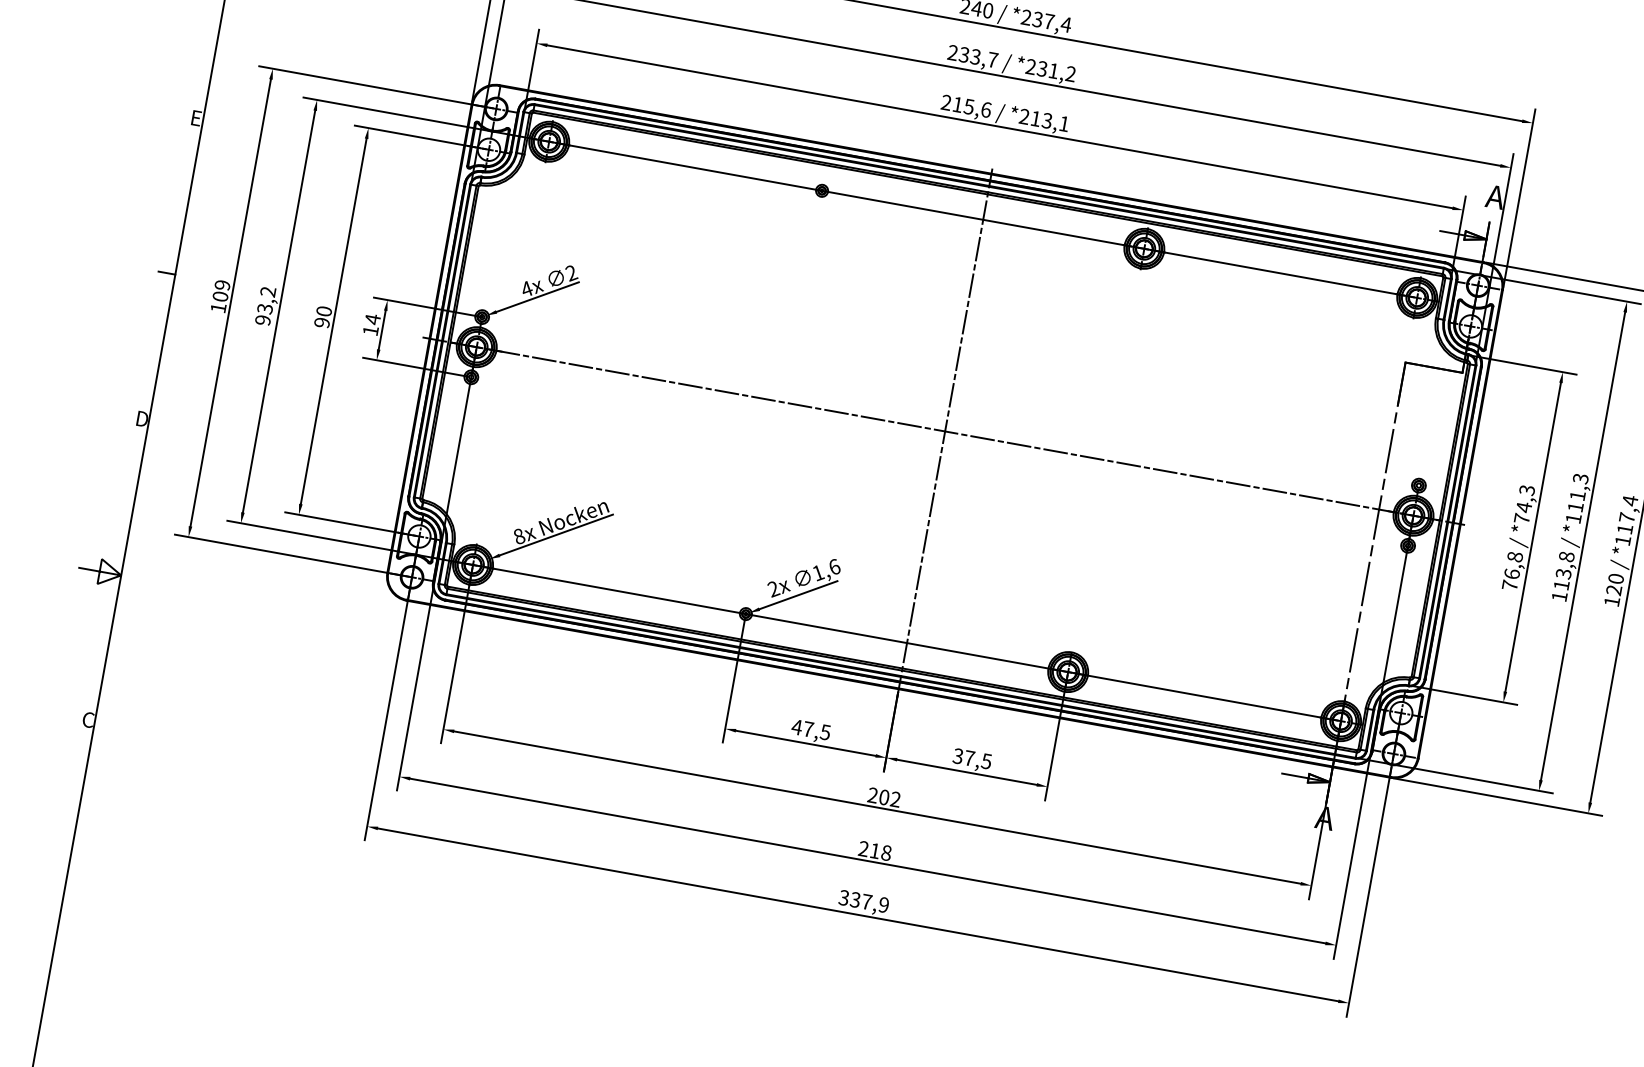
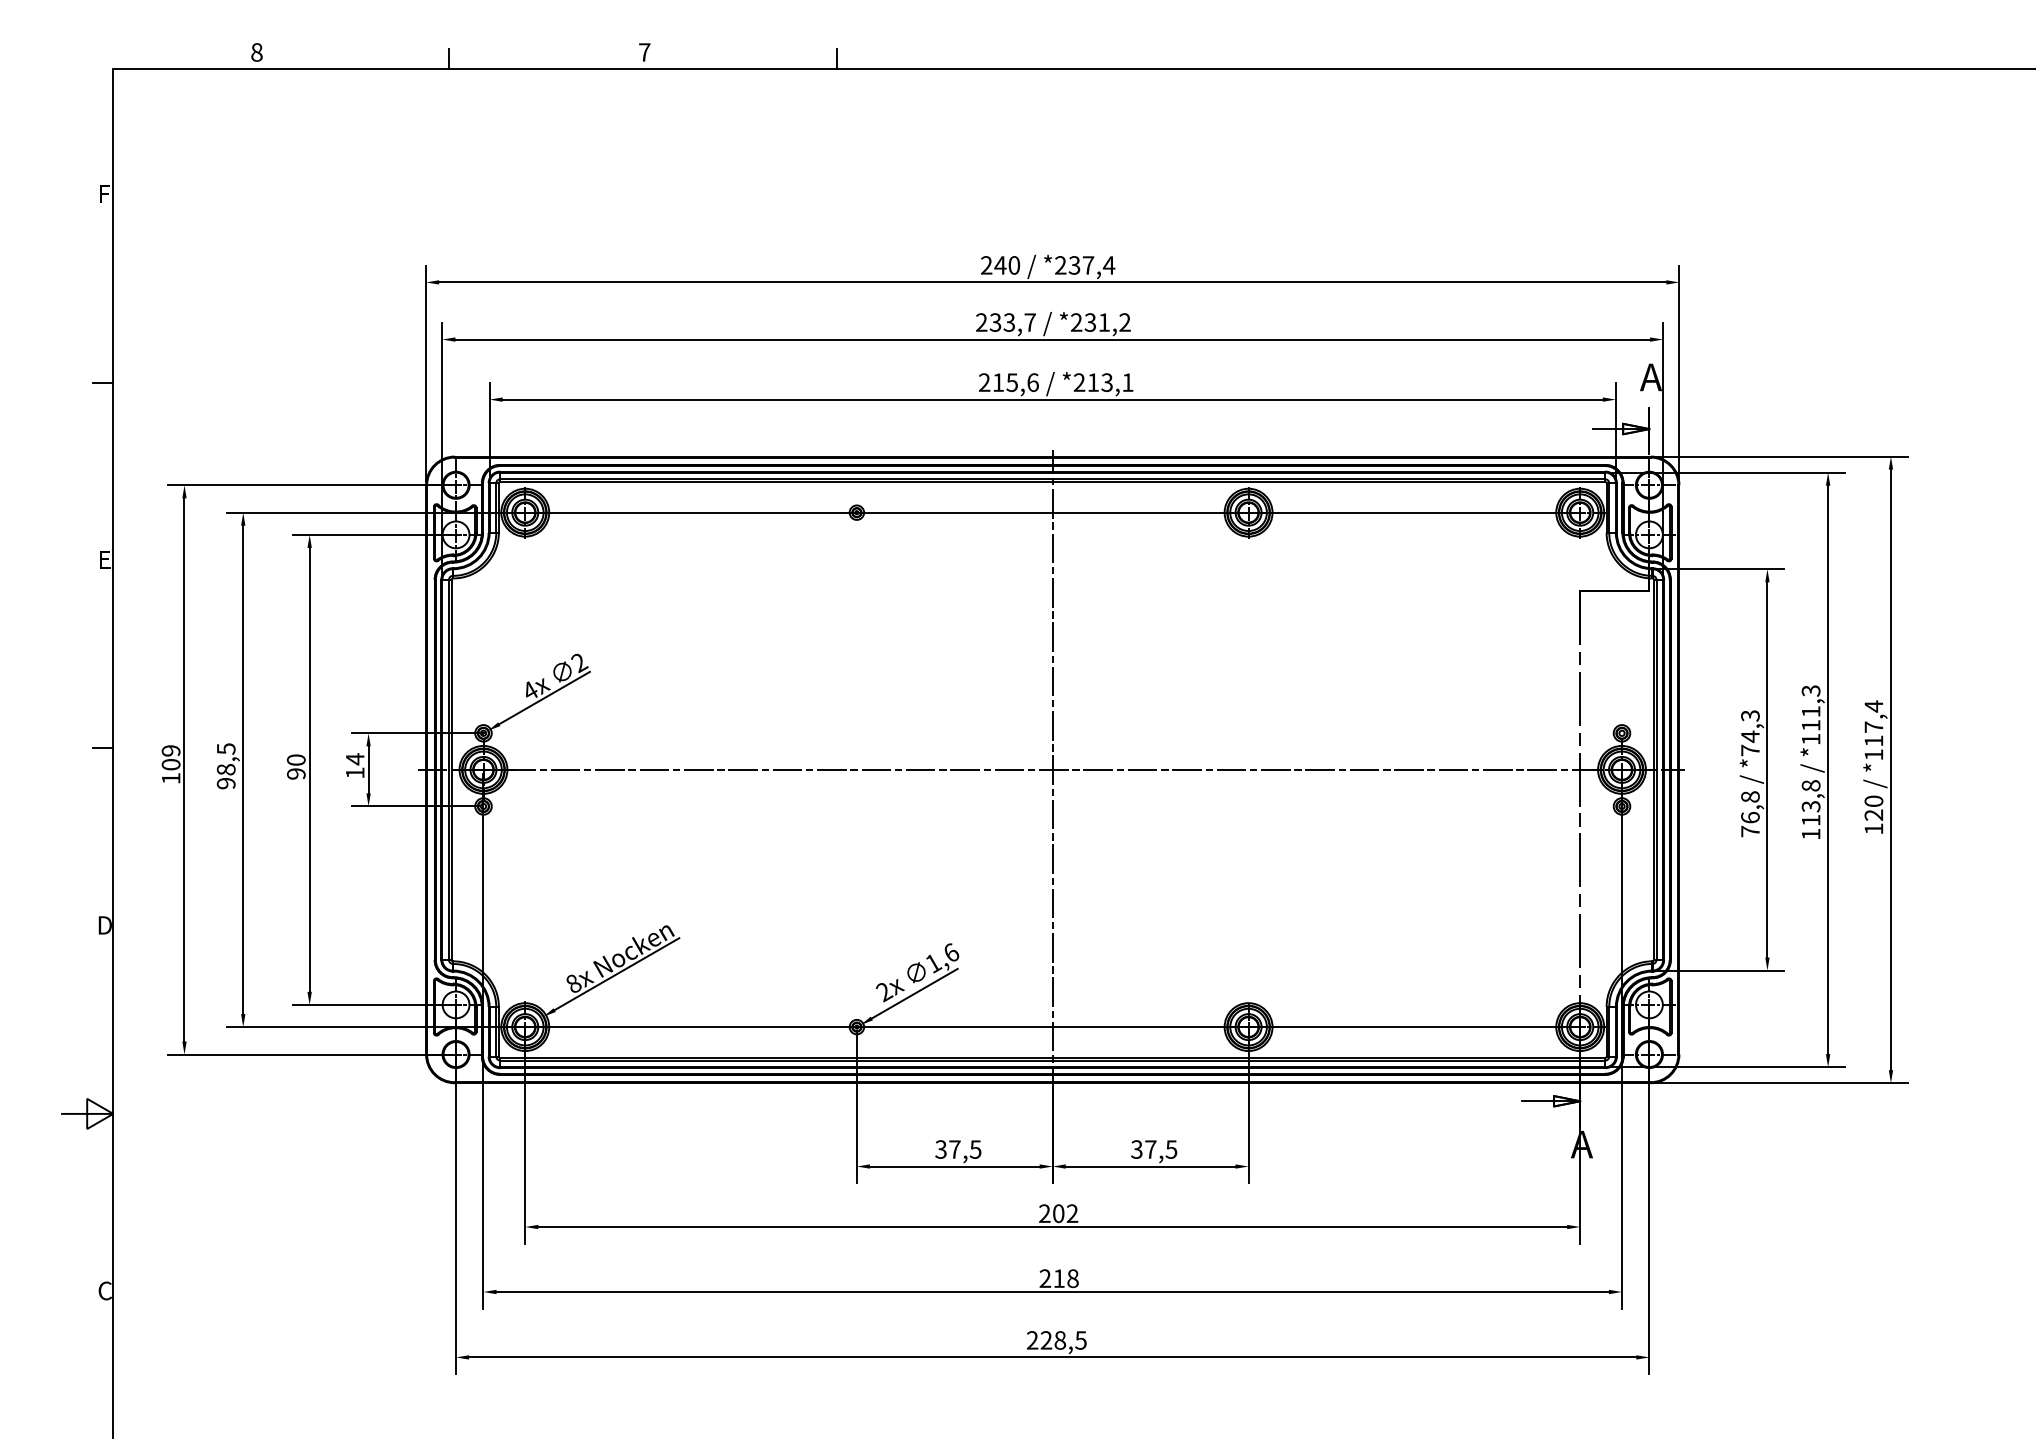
text: (266, 300) -> (225, 759), 93,2 -> 98,5
text: (796, 727) -> (940, 1149), 47,5 -> 37,5
text: (863, 901) -> (1056, 1340), 337,9 -> 228,5

